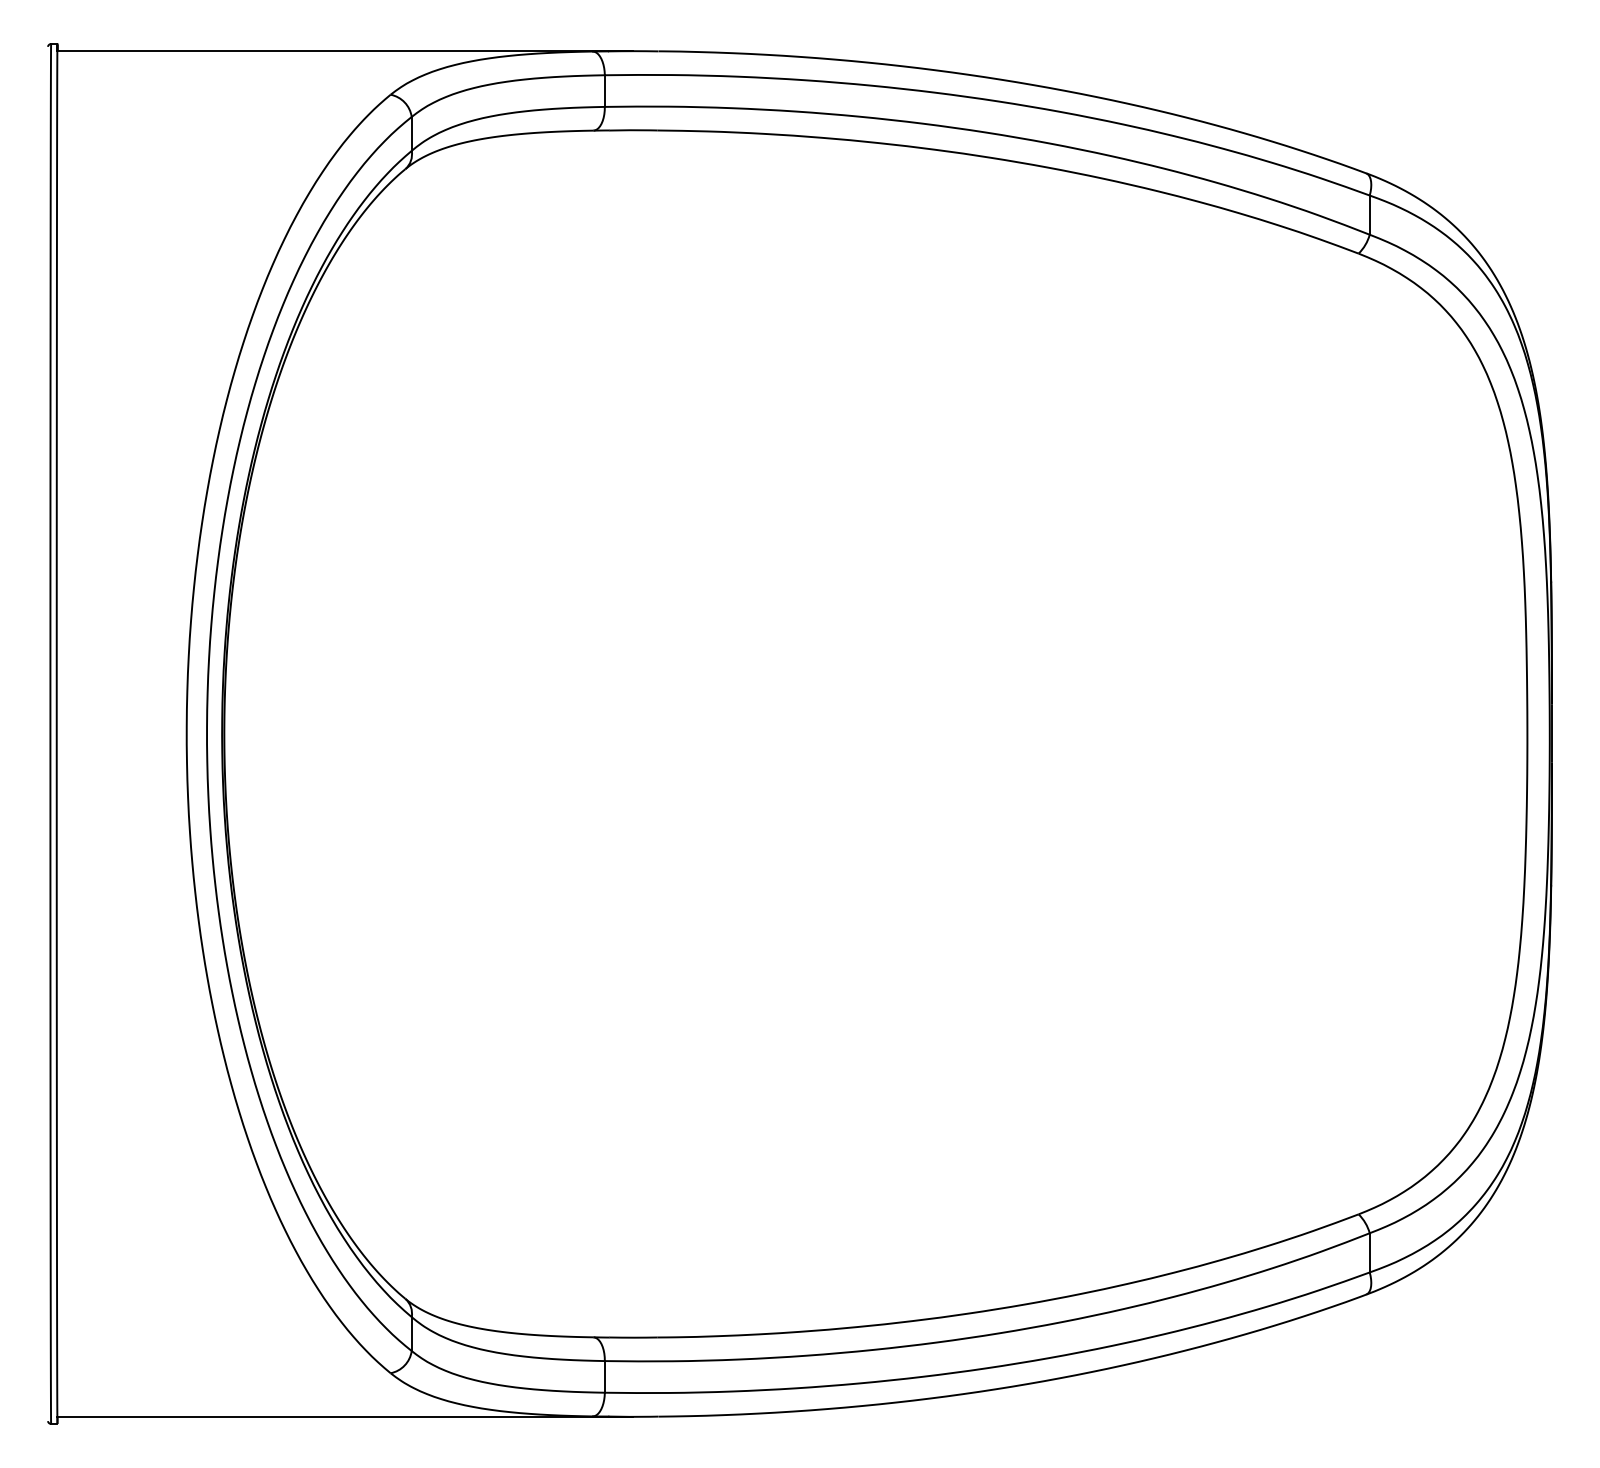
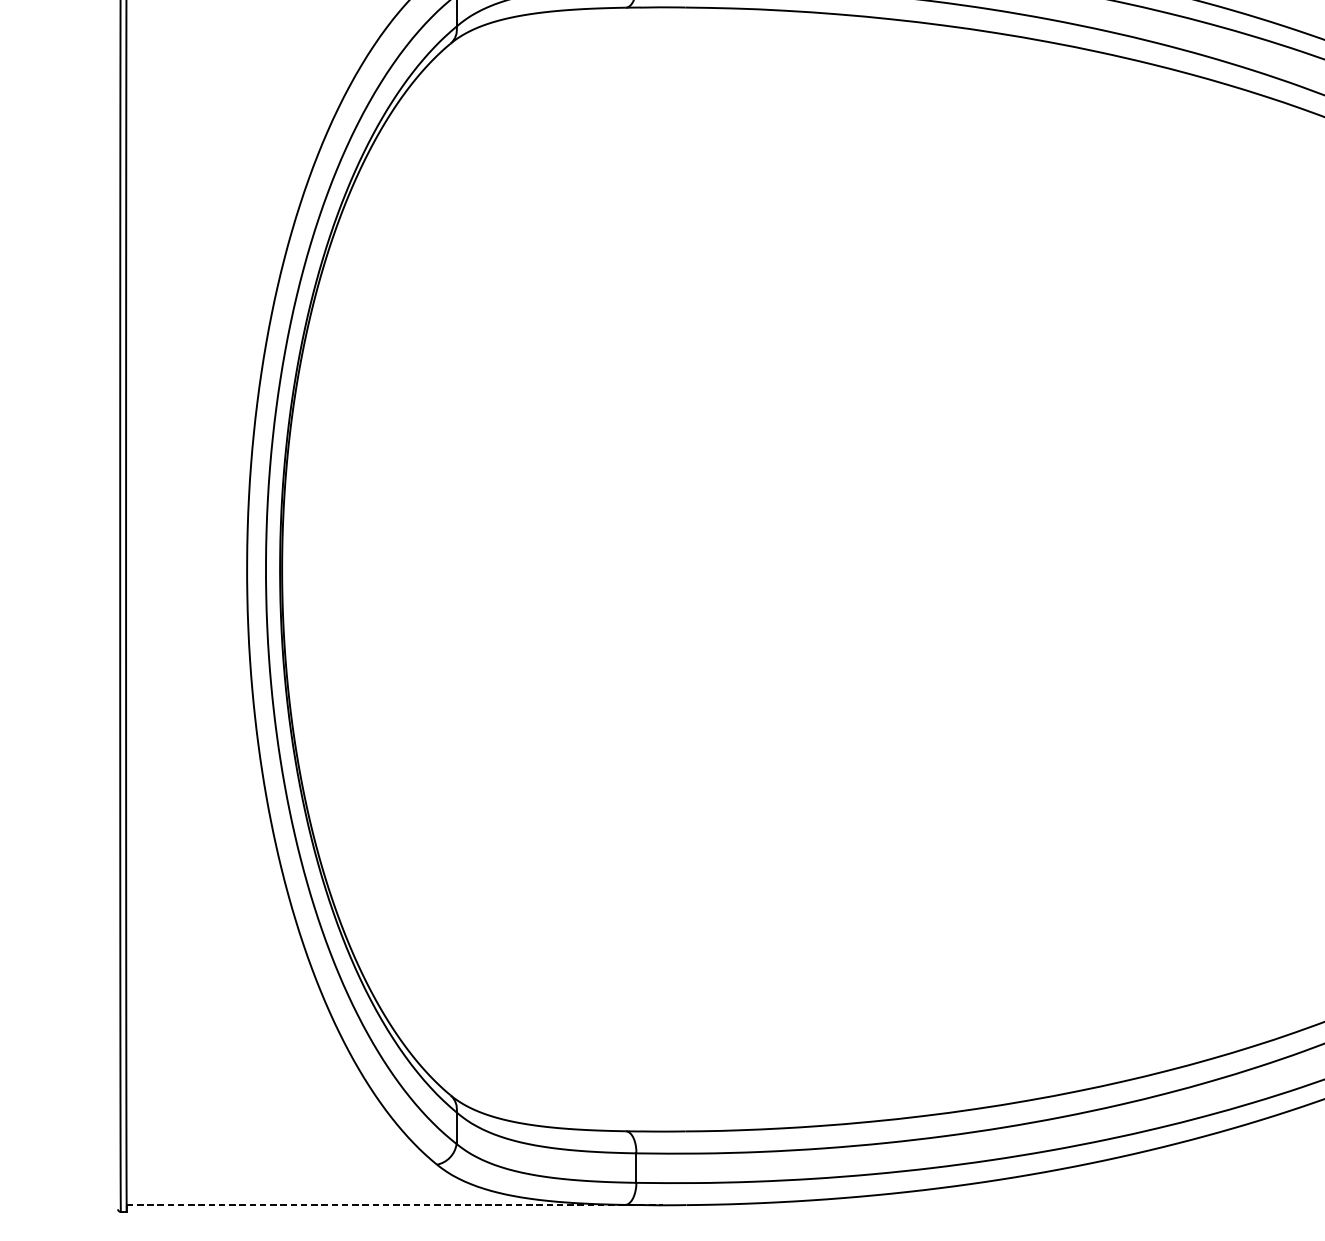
line: (345, 1416) -> (394, 1204), solid -> dashed

